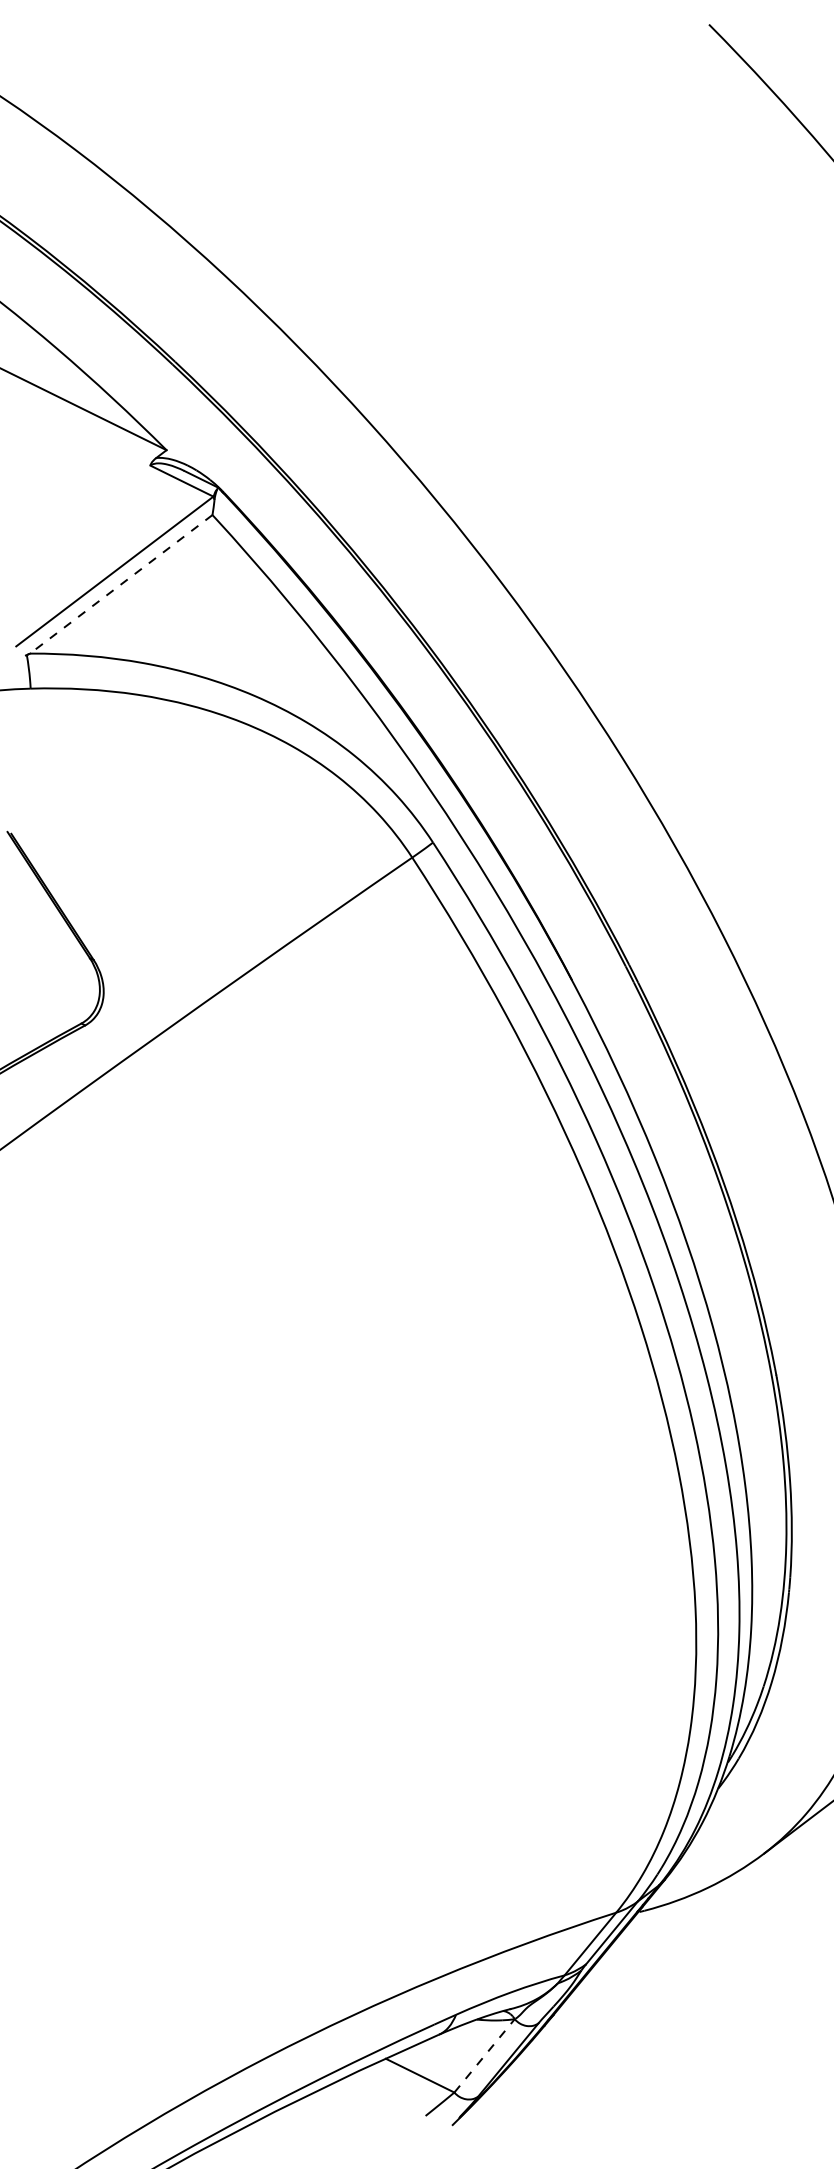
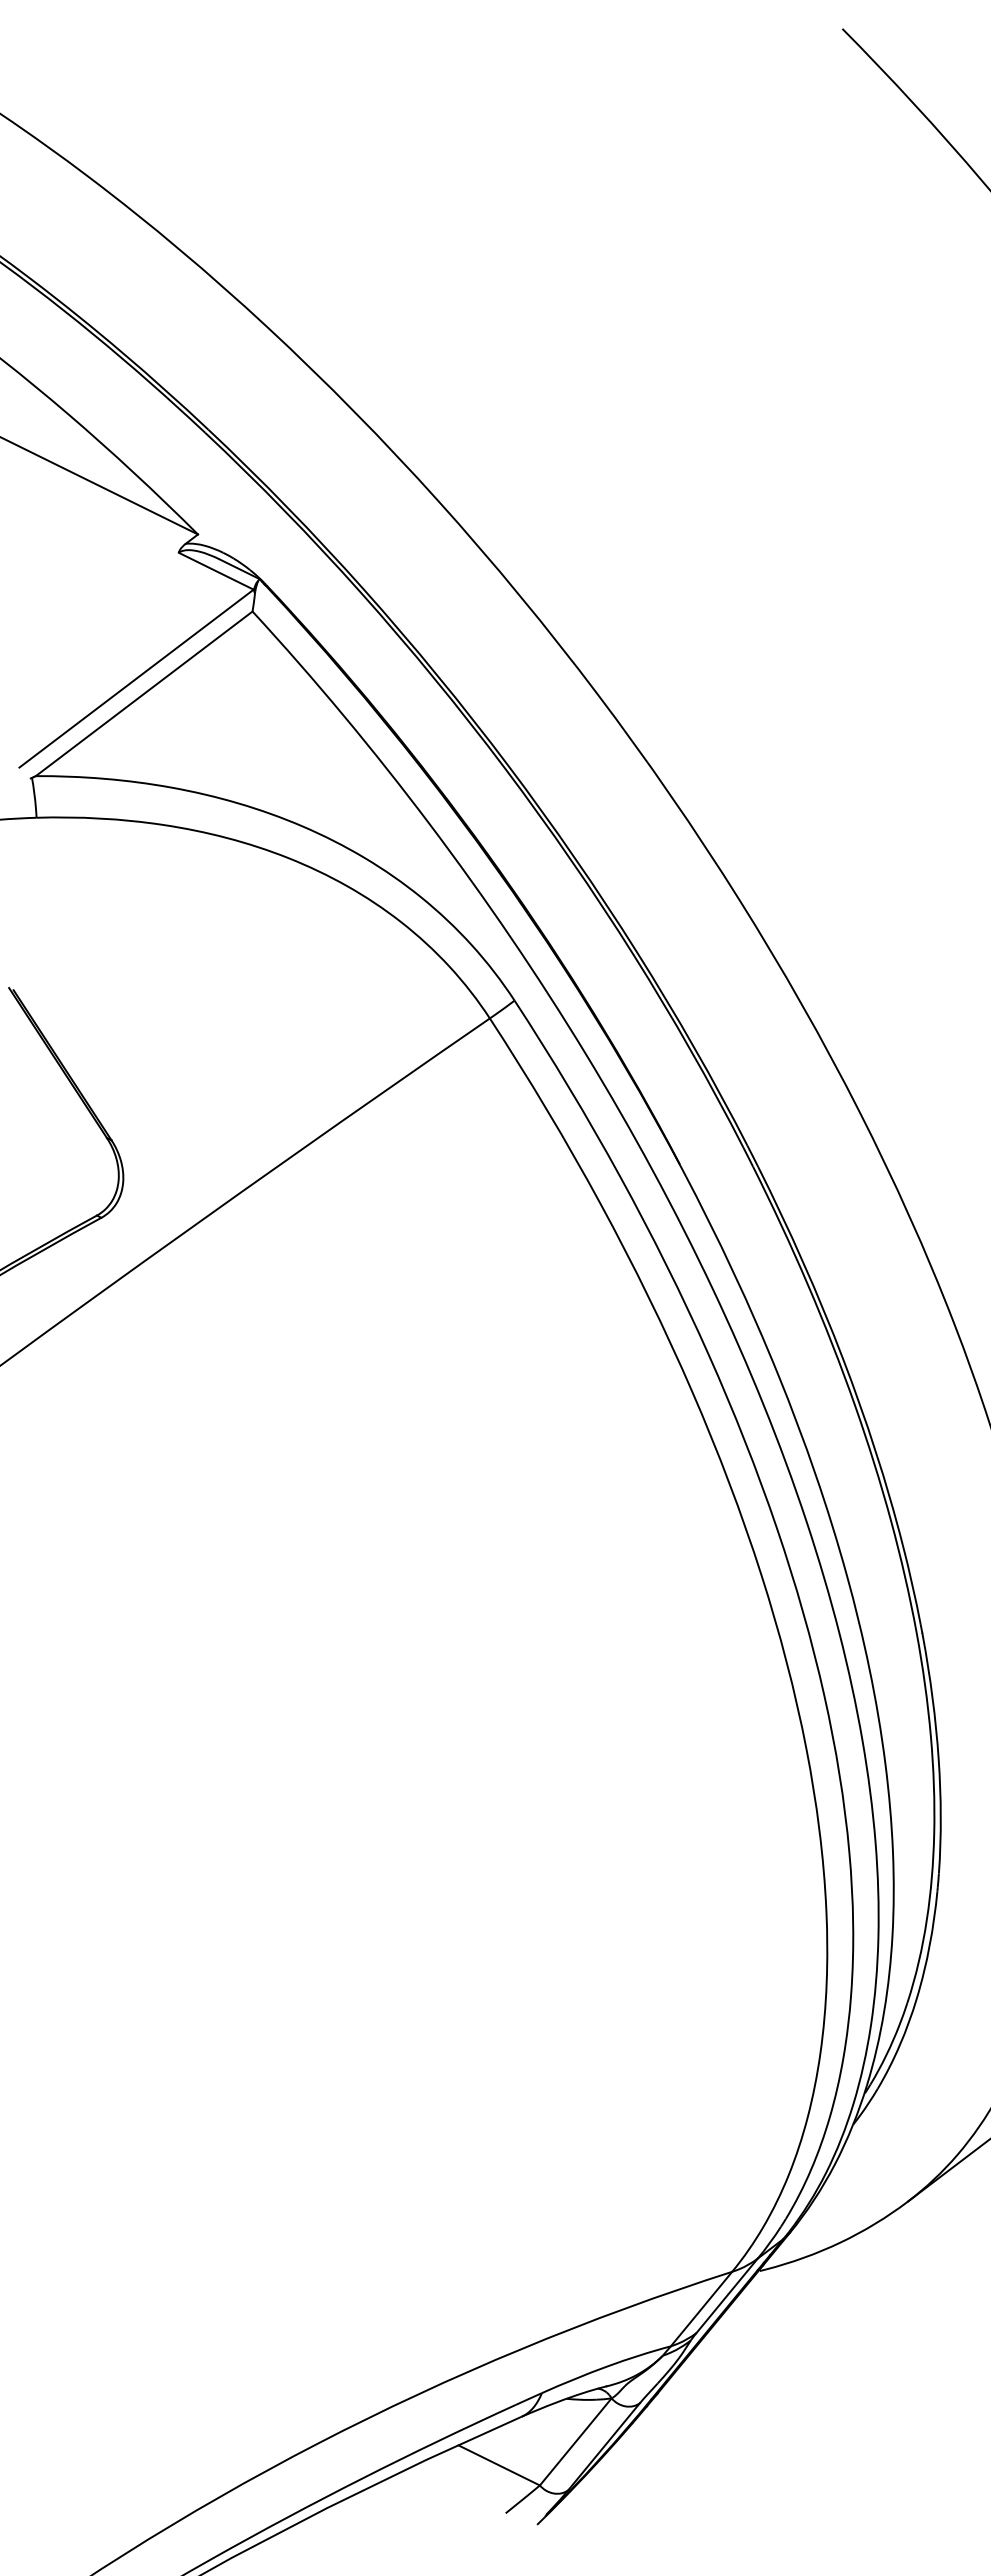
line: (120, 584) -> (143, 694), dashed -> solid
line: (485, 2055) -> (576, 2441), dashed -> solid

